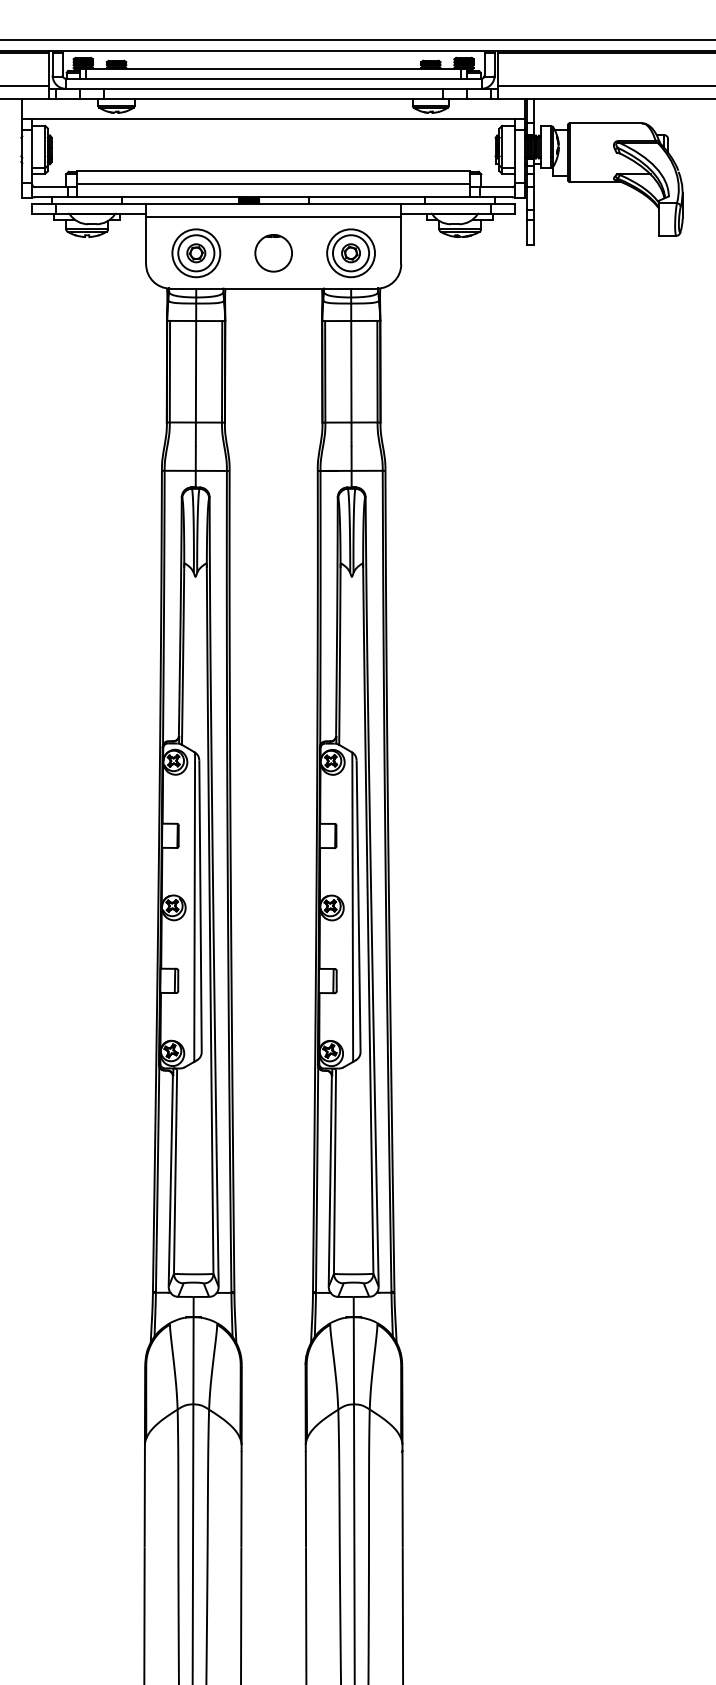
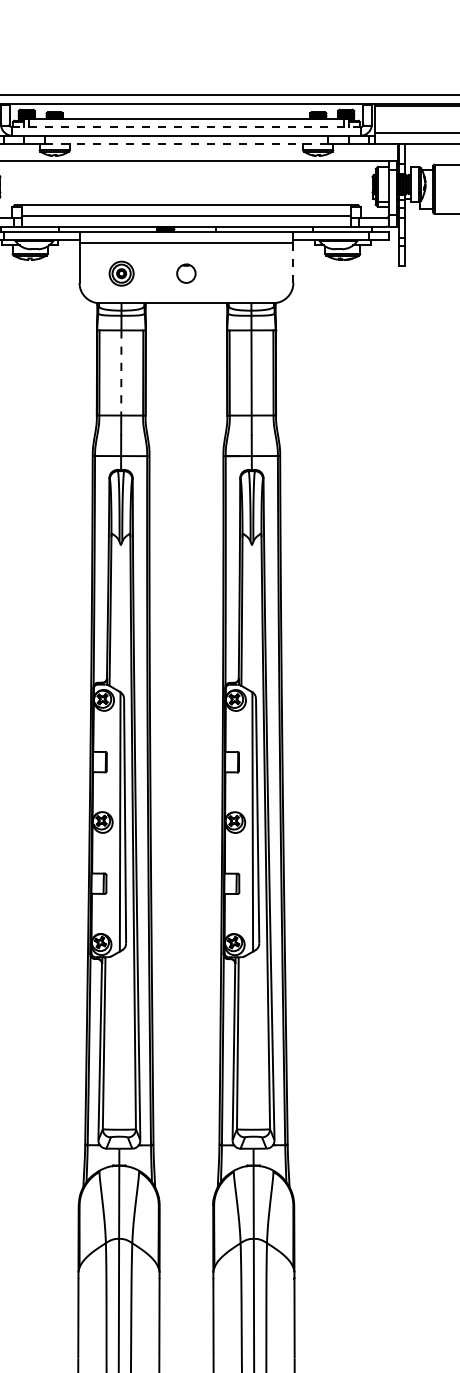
line: (273, 78) -> (186, 127), solid -> dashed
line: (274, 98) -> (187, 143), solid -> dashed
line: (401, 240) -> (293, 262), solid -> dashed
part: (196, 253) -> (121, 273), size x0.6
circle: (273, 253) -> (186, 273), size x0.6
part: (350, 253) -> (250, 273), removed
line: (196, 371) -> (121, 372), solid -> dashed

